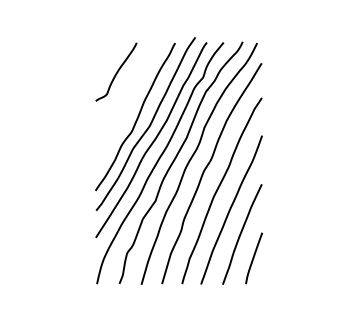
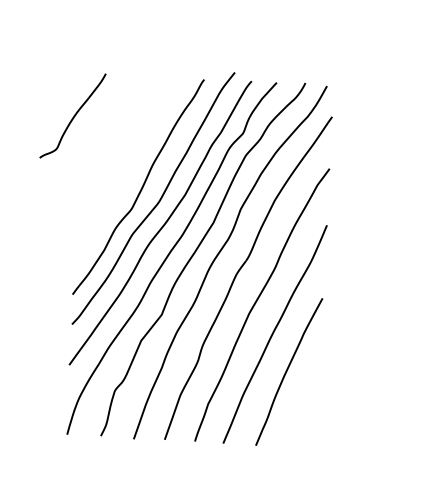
curve: (116, 71) -> (73, 115), moved
curve: (253, 258) -> (303, 408), removed

